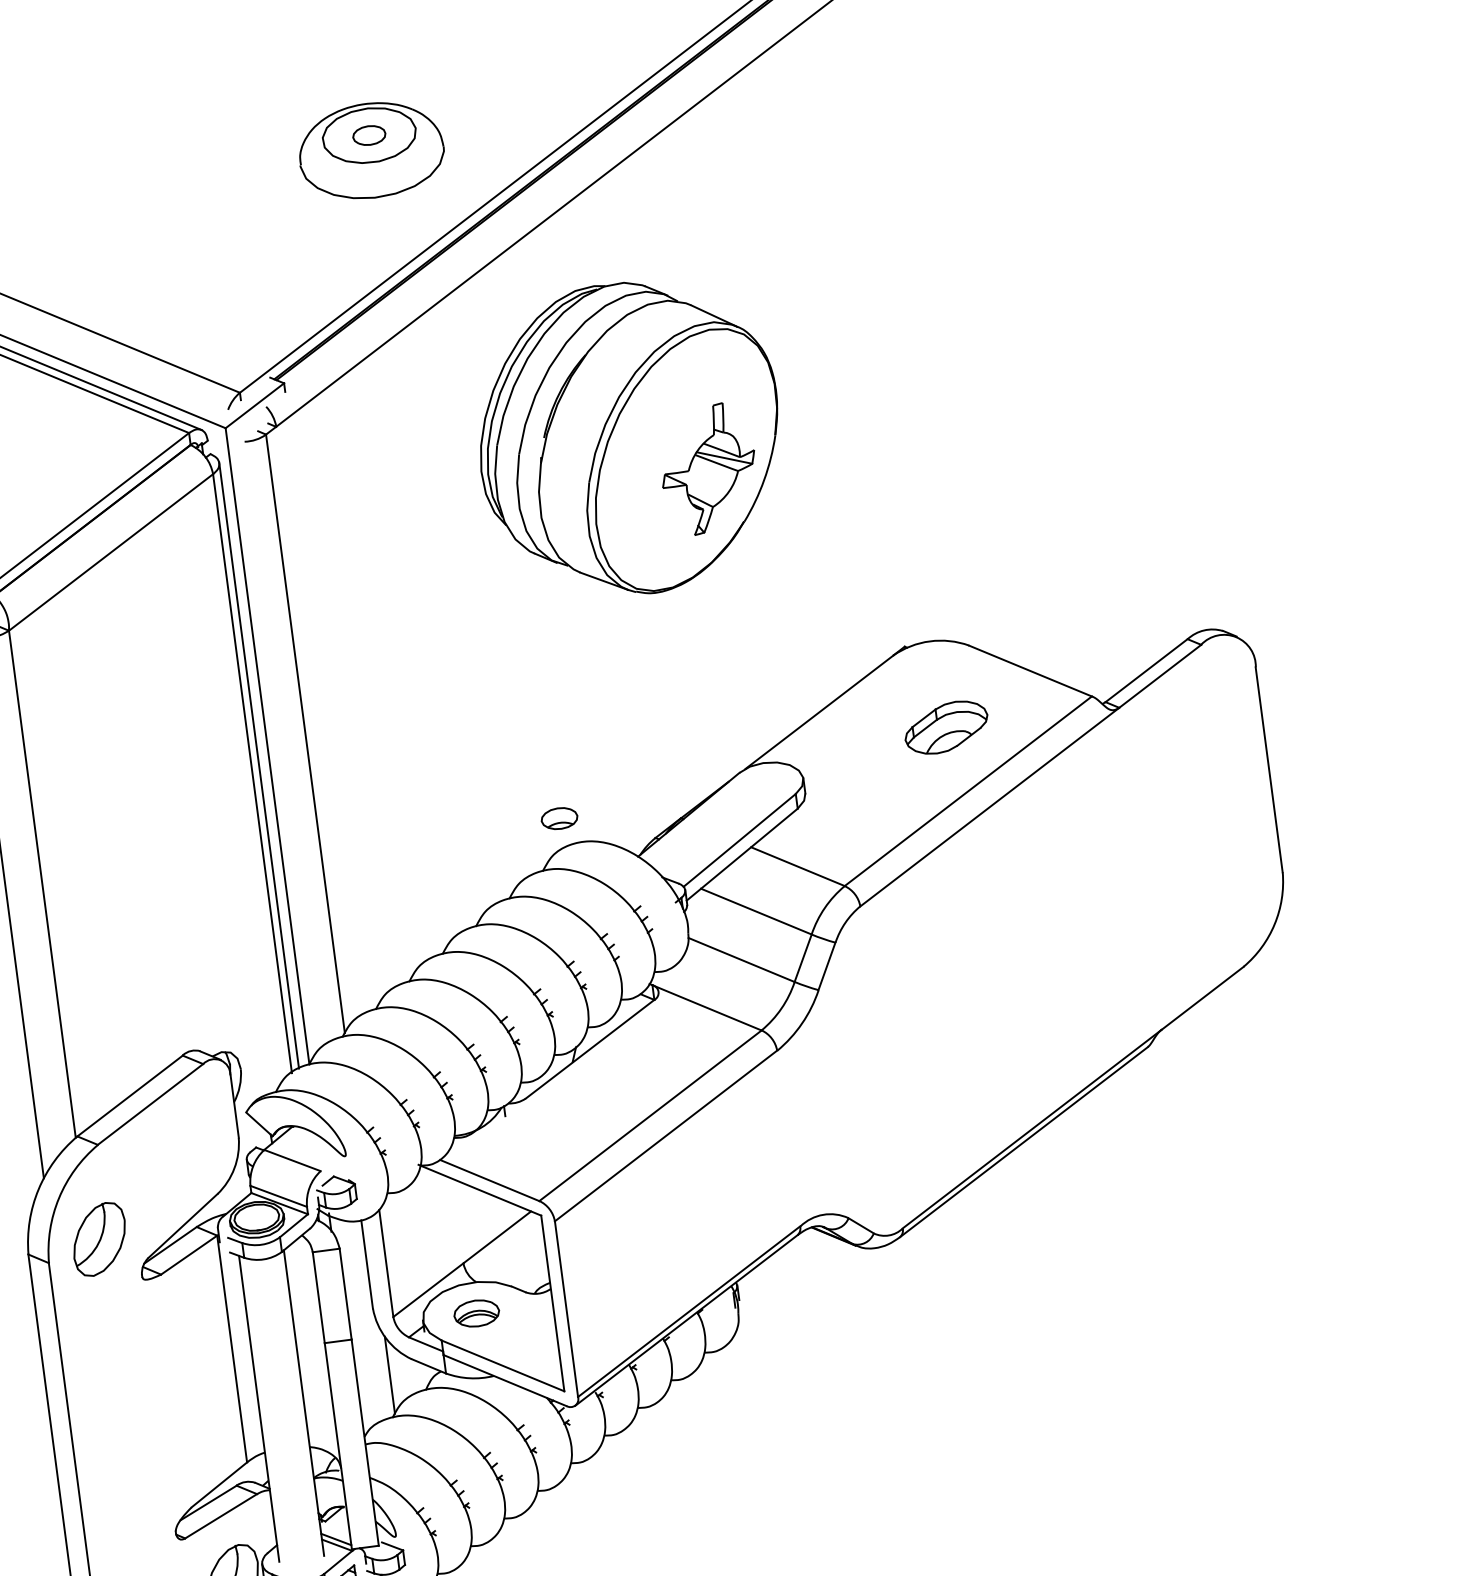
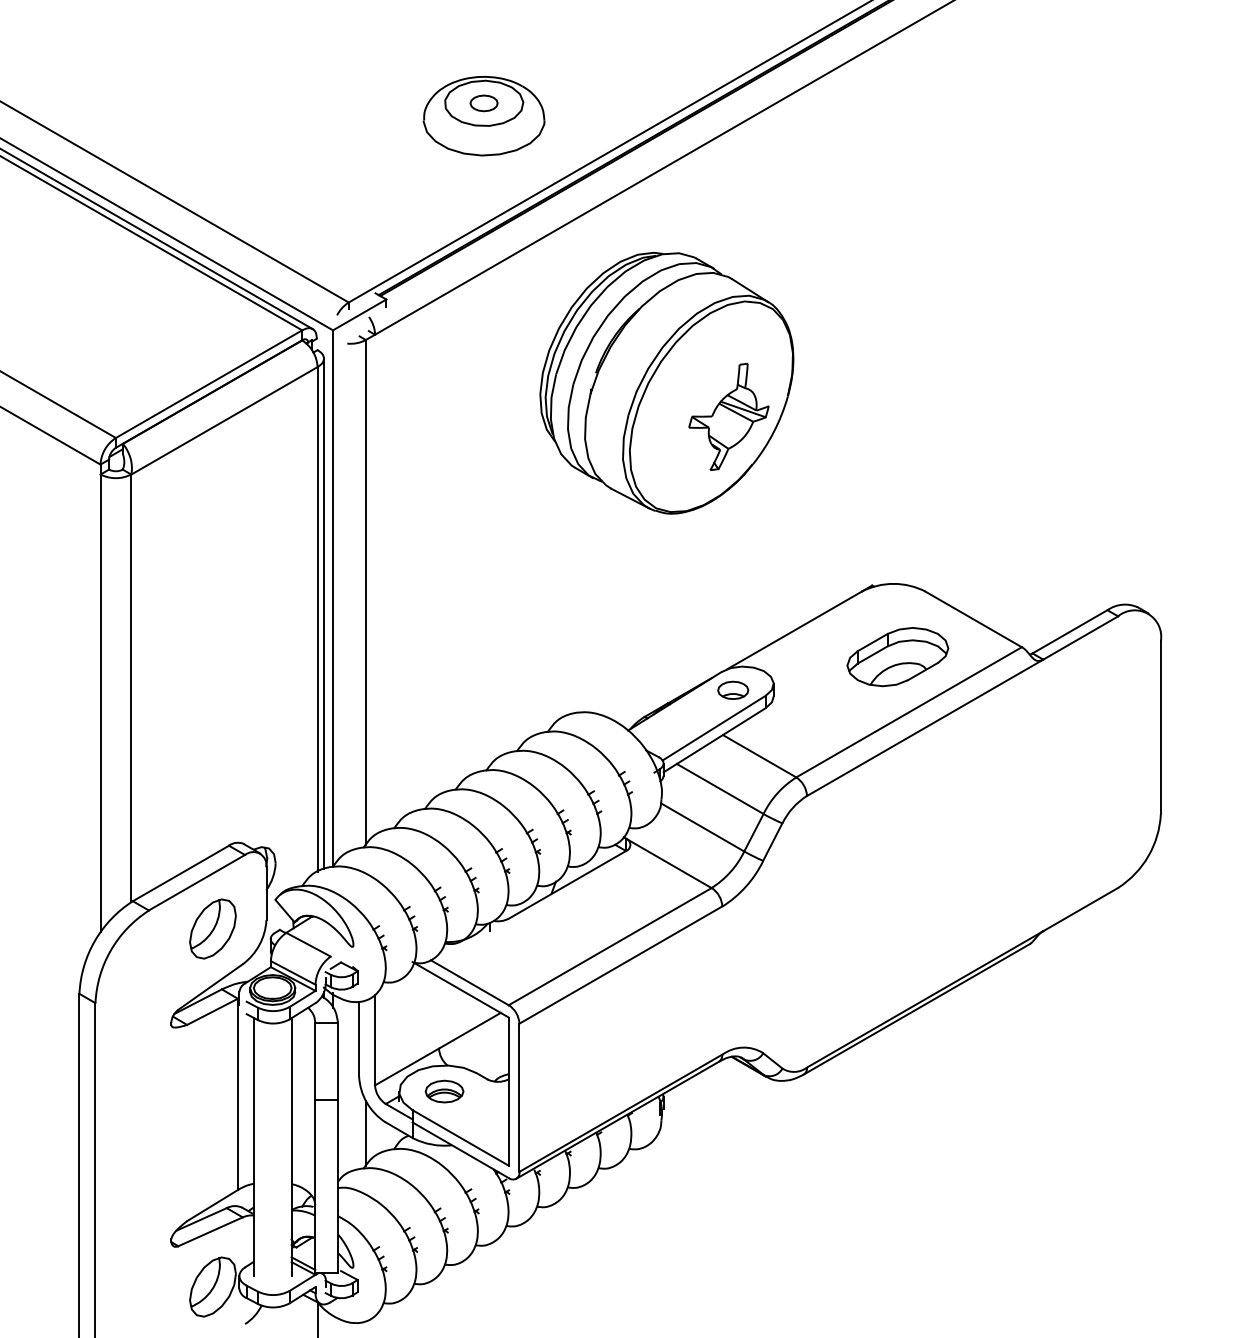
part: (946, 728) -> (897, 657), size x1.43
part: (559, 817) -> (733, 689), moved
part: (98, 1238) -> (212, 928), moved

